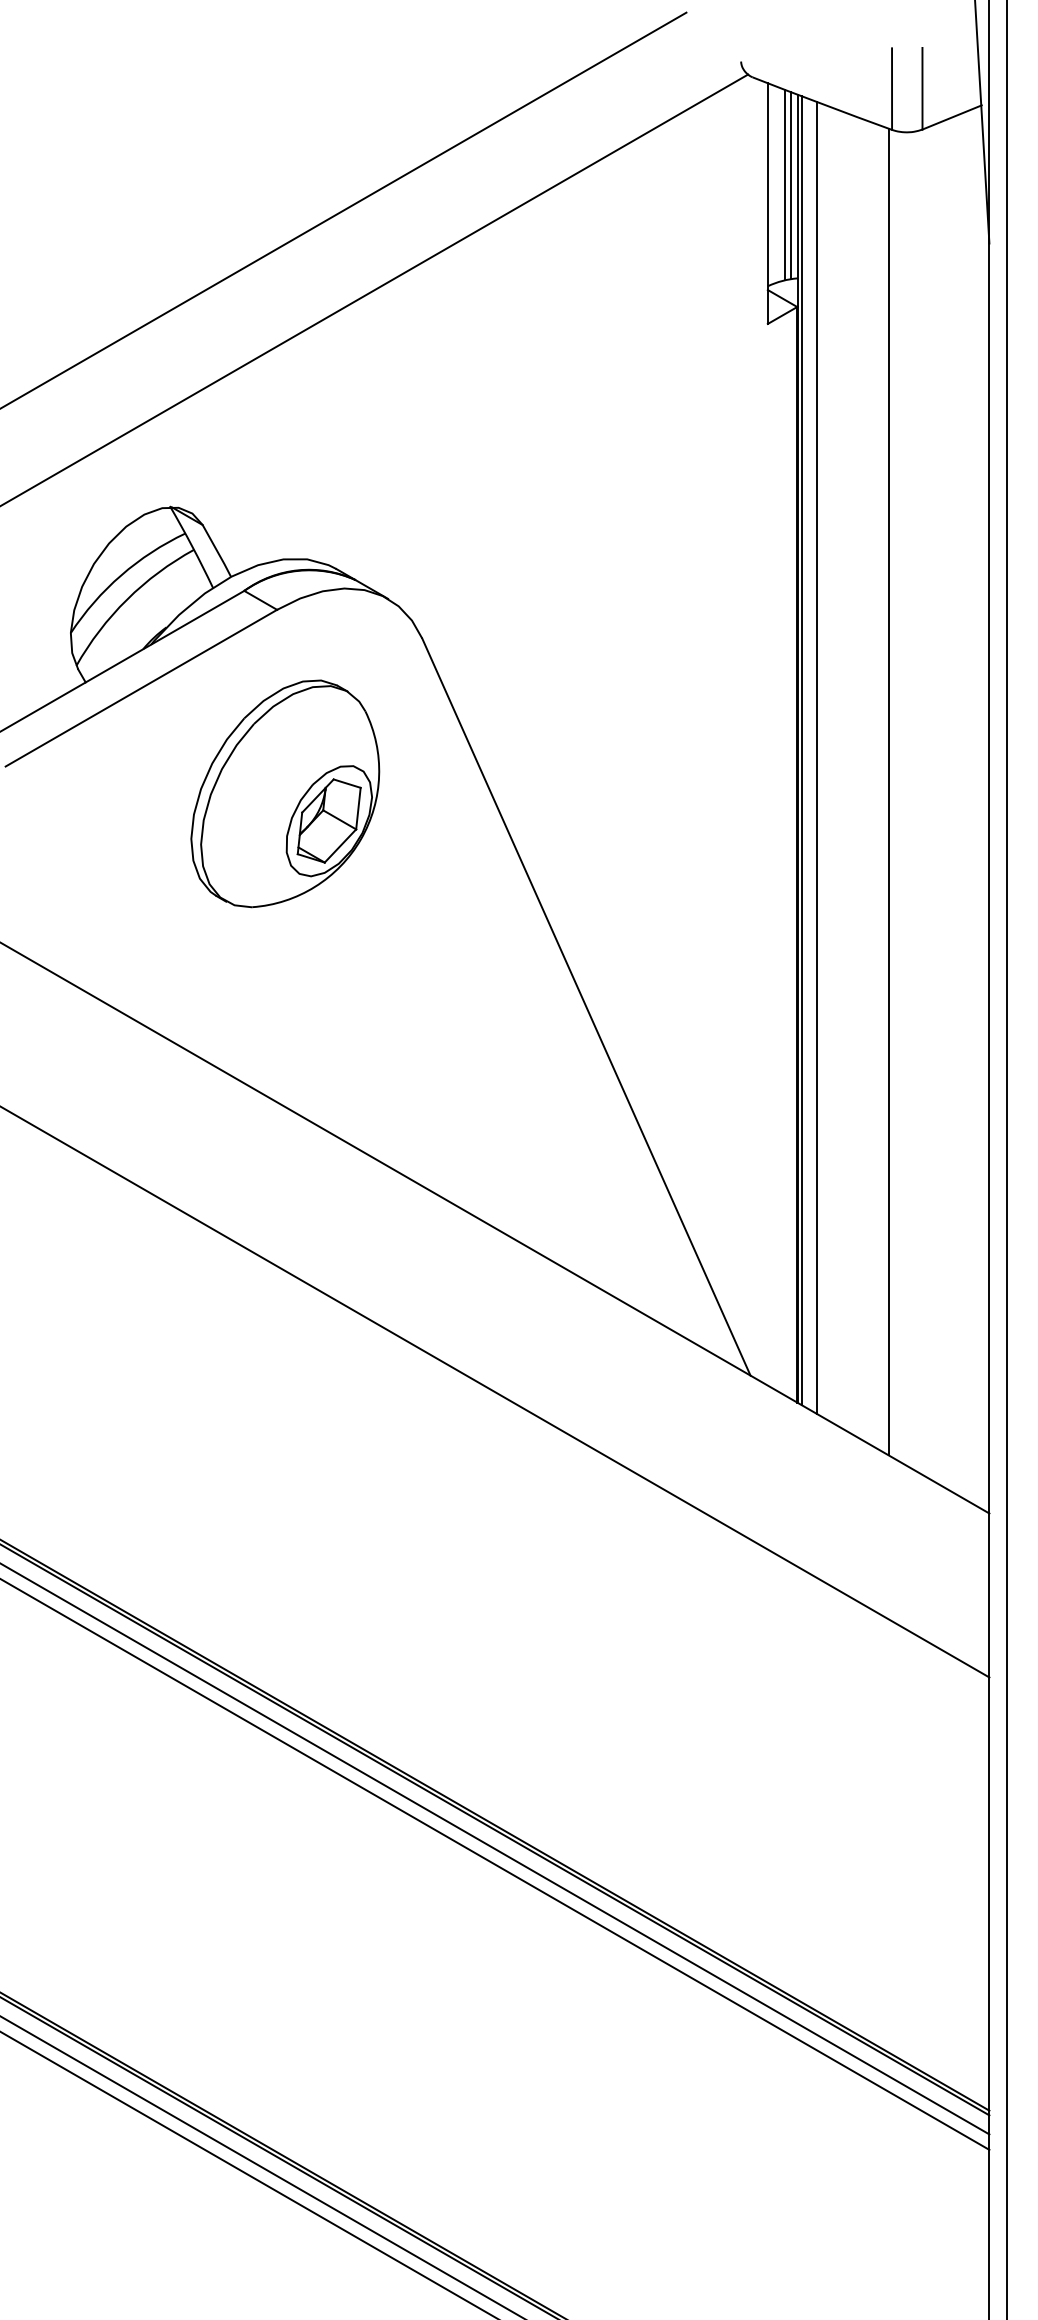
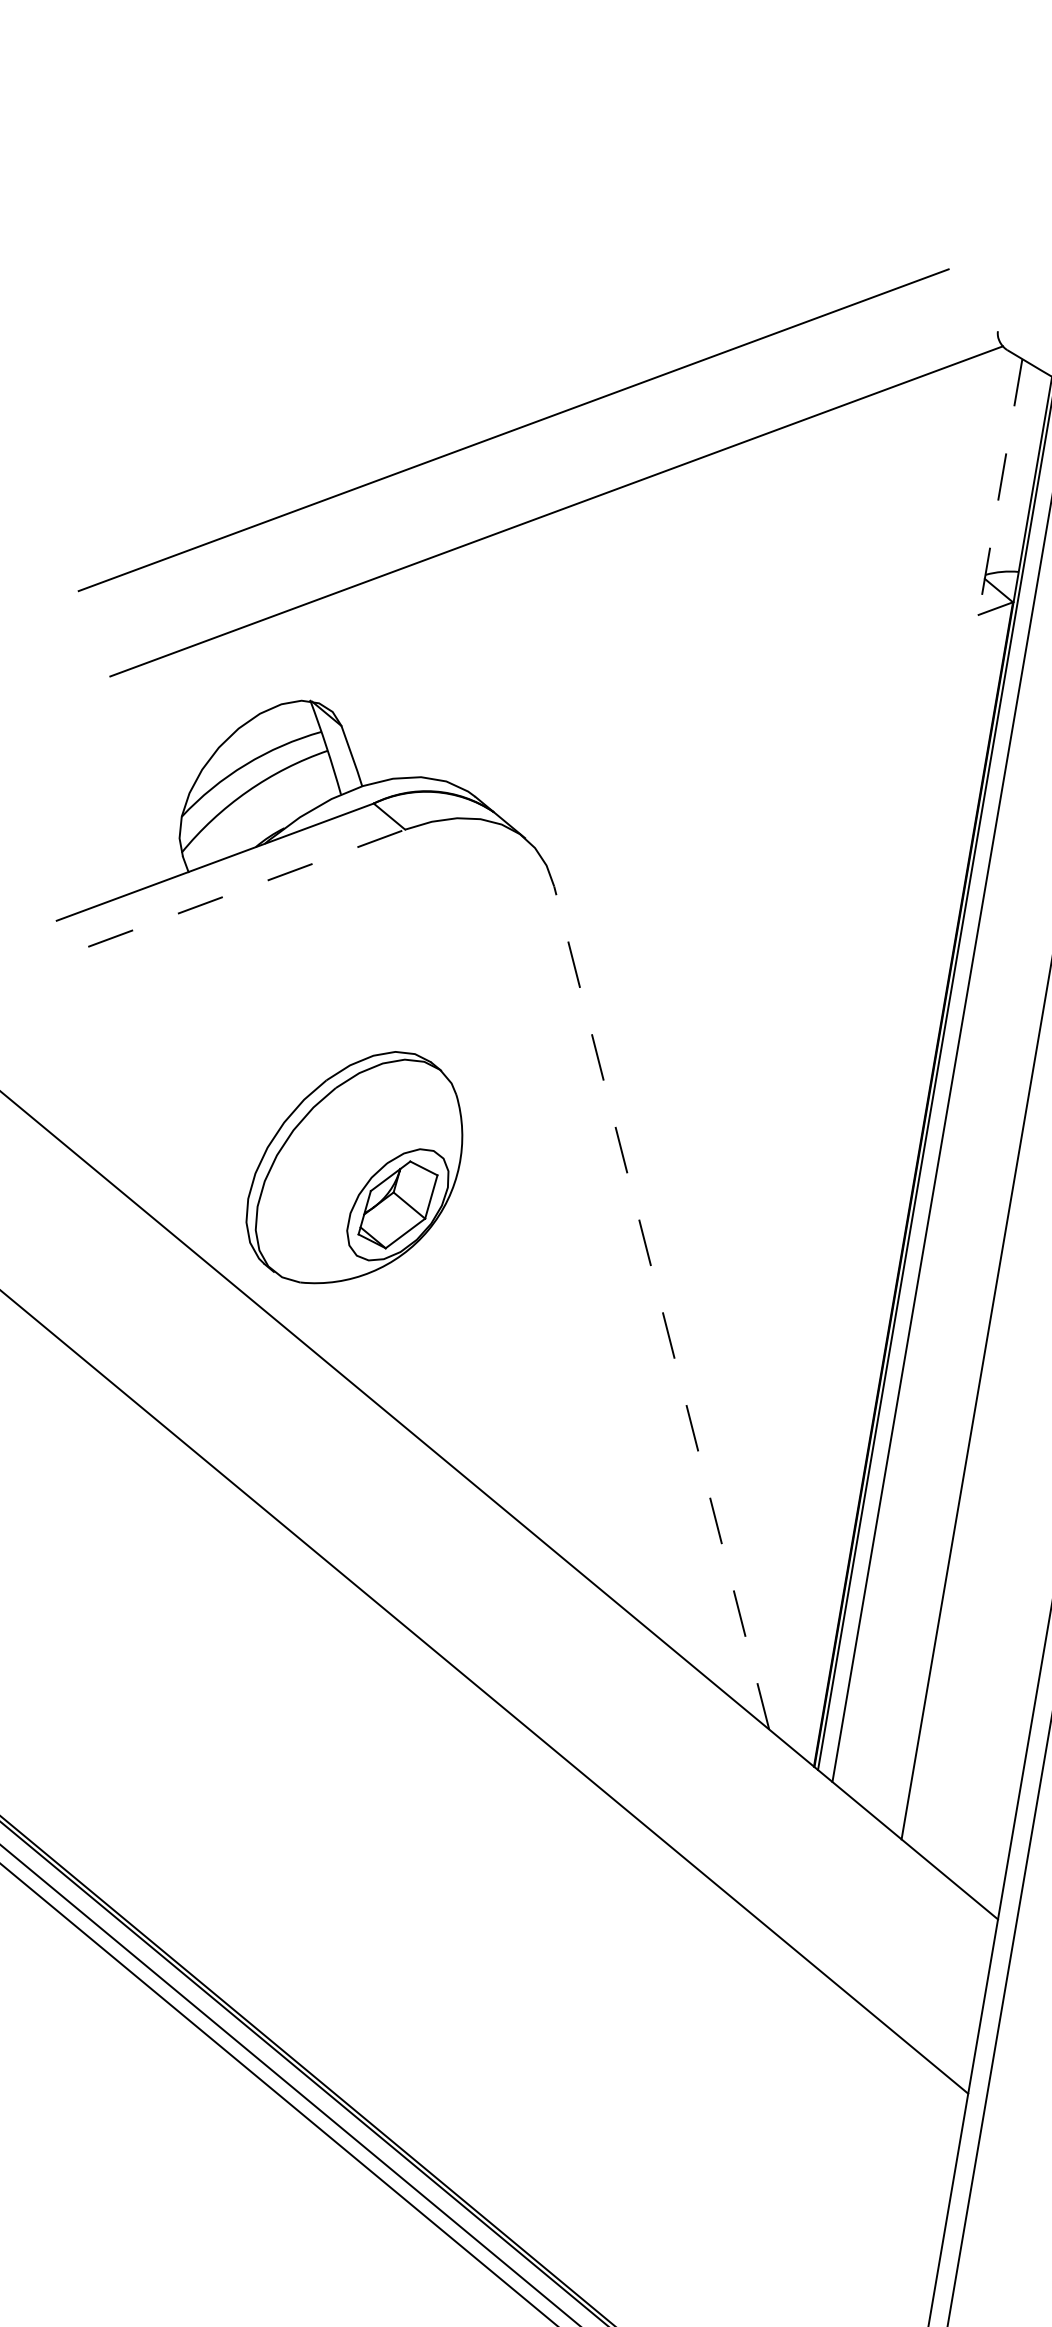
line: (785, 184) -> (1022, 469), removed
line: (791, 185) -> (1028, 472), removed
line: (767, 204) -> (999, 487), solid -> dashed
line: (141, 688) -> (246, 888), solid -> dashed
part: (285, 793) -> (356, 1167), moved
line: (586, 1006) -> (661, 1307), solid -> dashed

